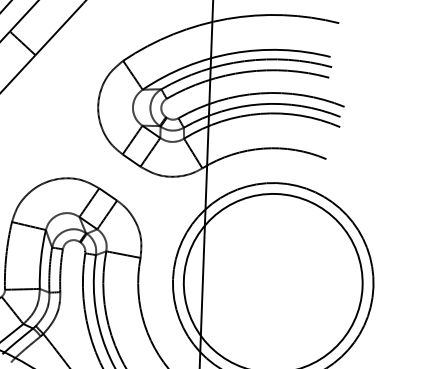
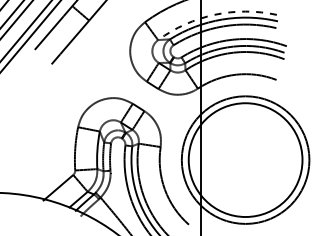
arc: (232, 52) -> (214, 14), solid -> dashed

